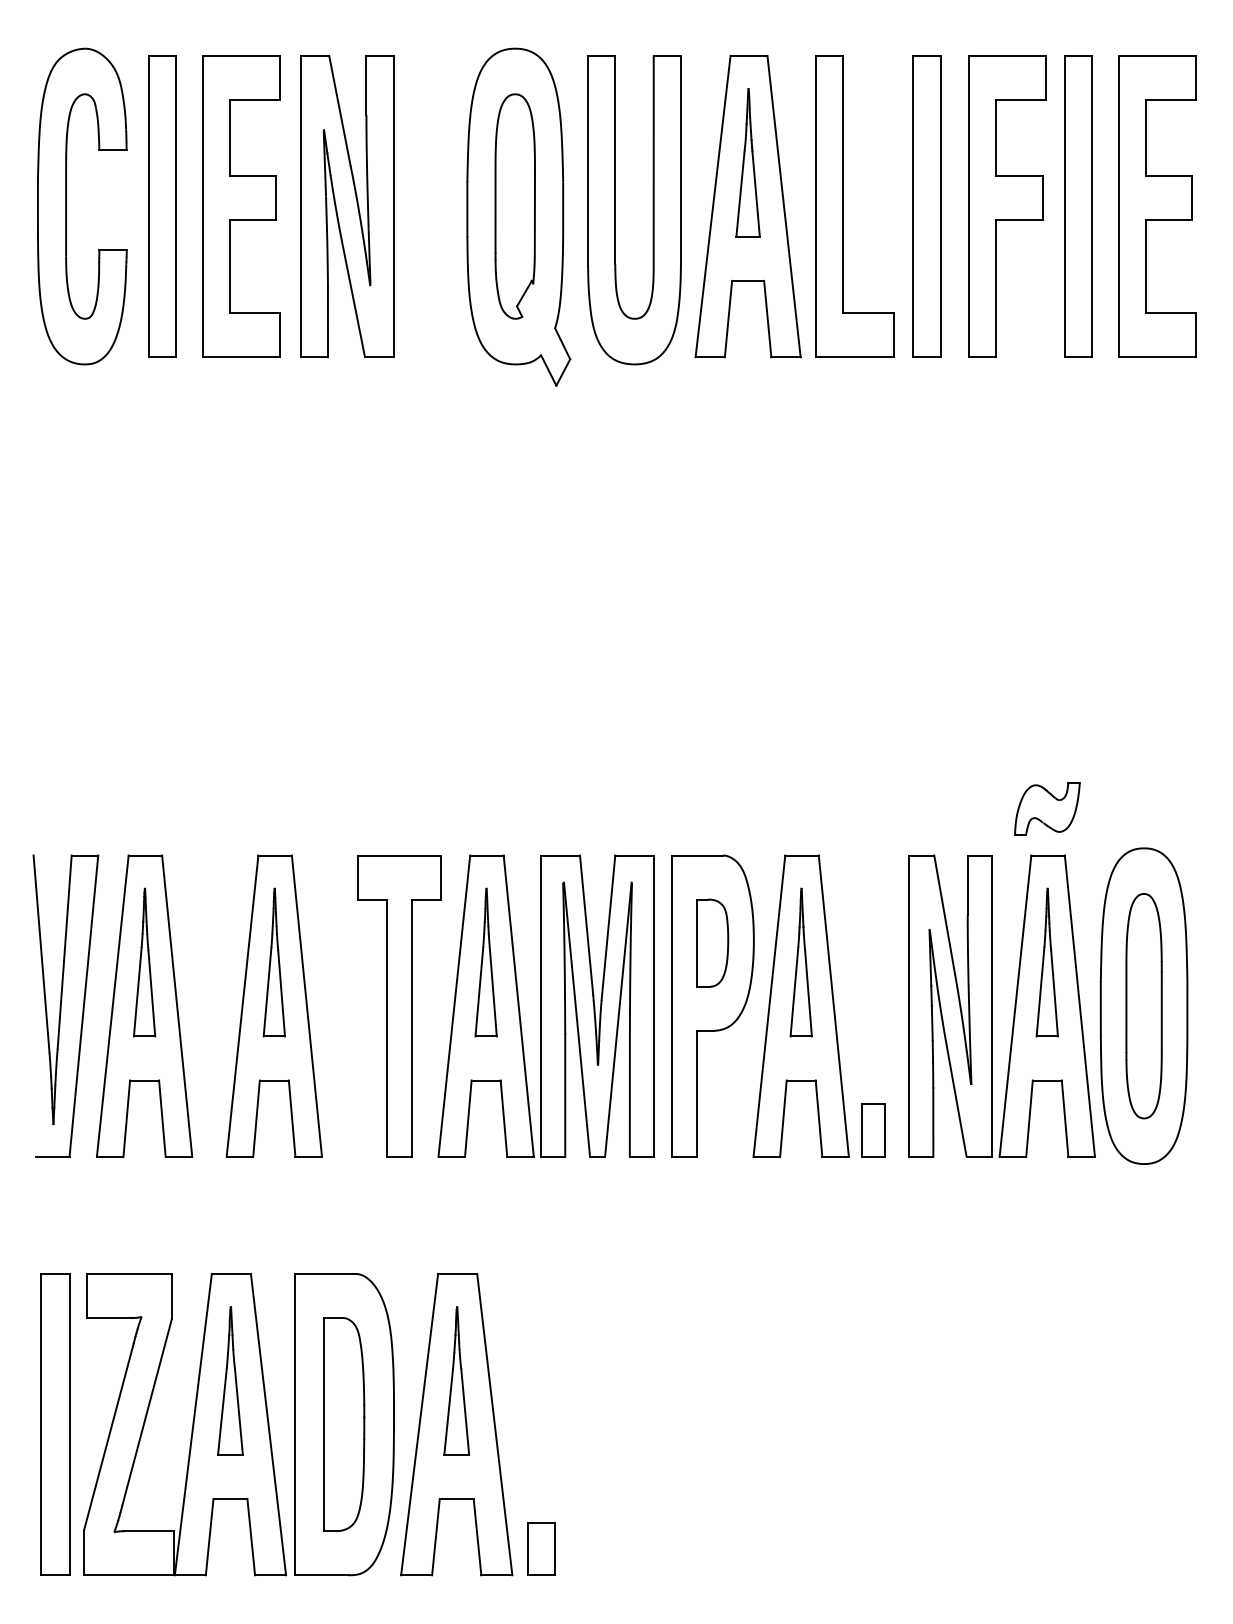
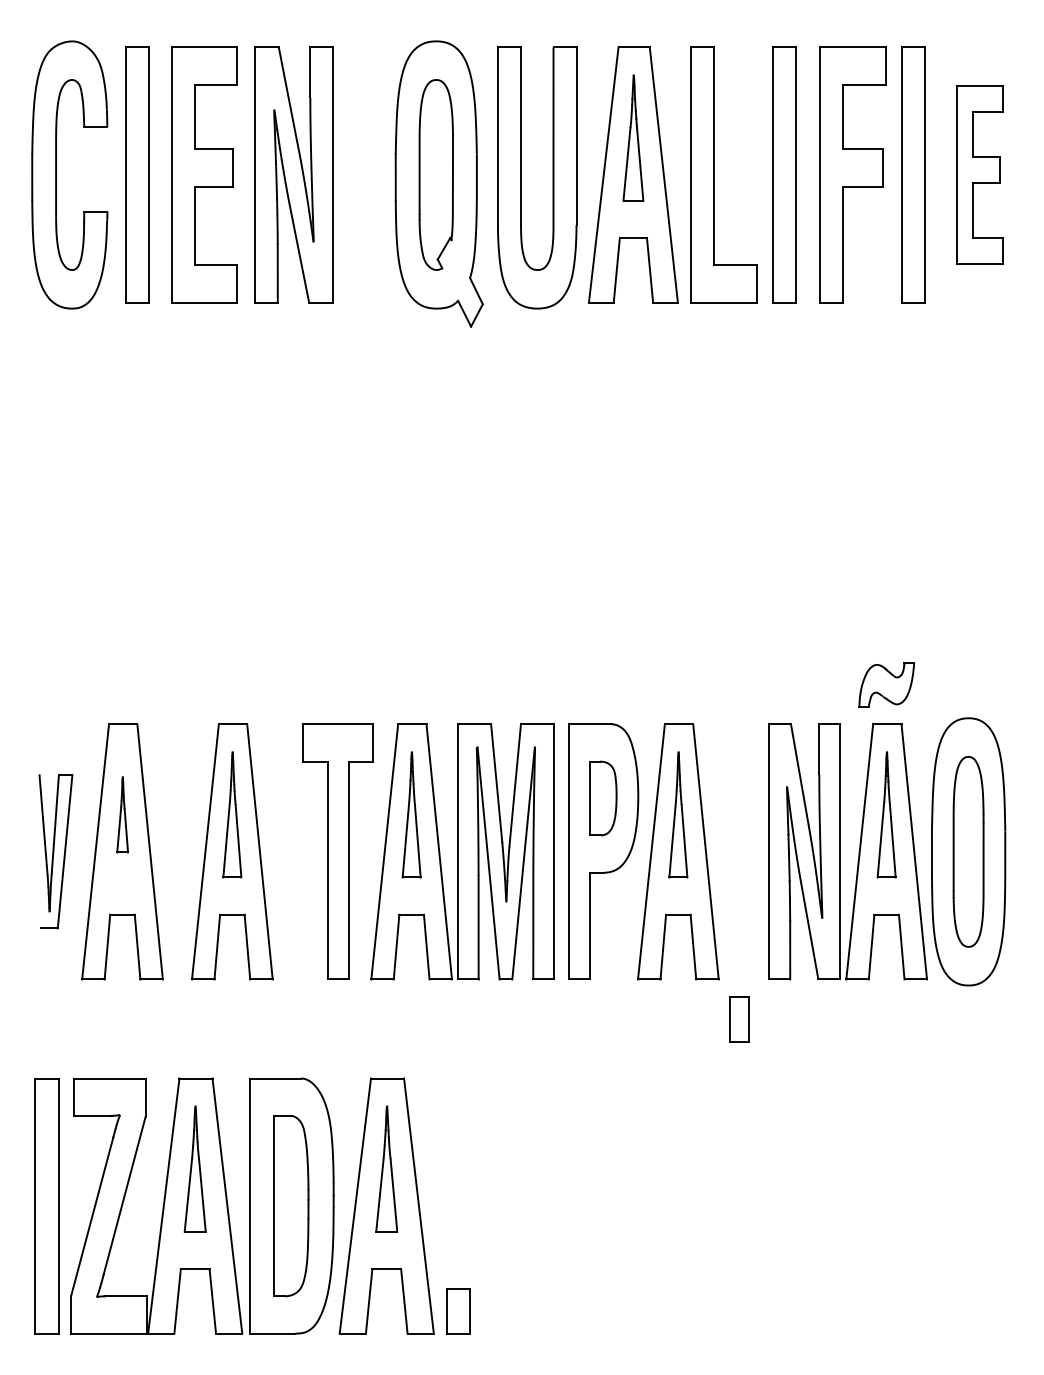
part: (1157, 206) -> (979, 174), size x0.7
part: (144, 962) -> (122, 814), size x0.6
part: (65, 1005) -> (55, 851), size x0.6
part: (873, 1130) -> (739, 1019), moved

